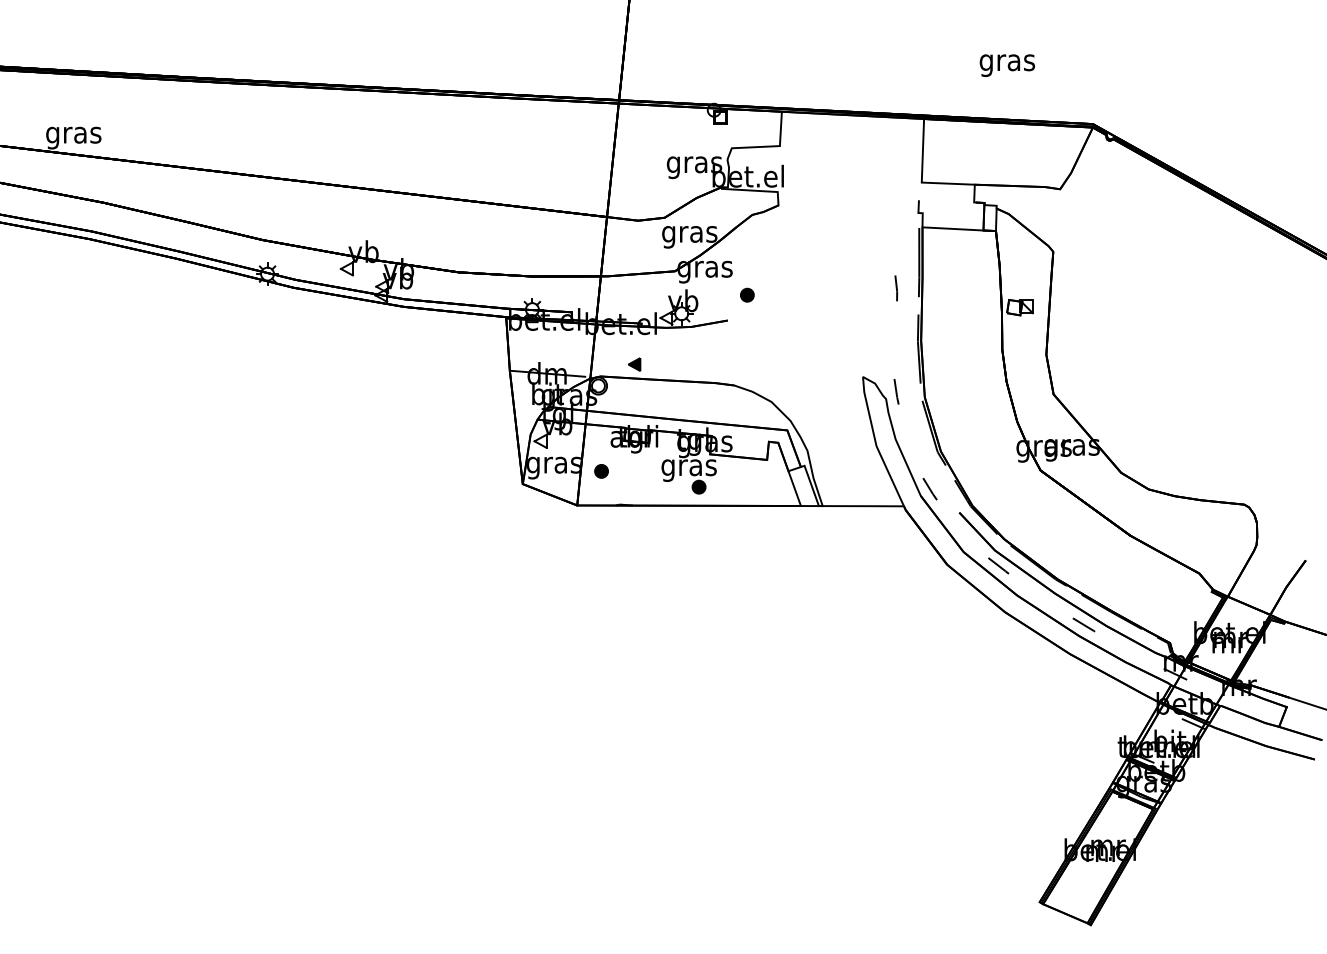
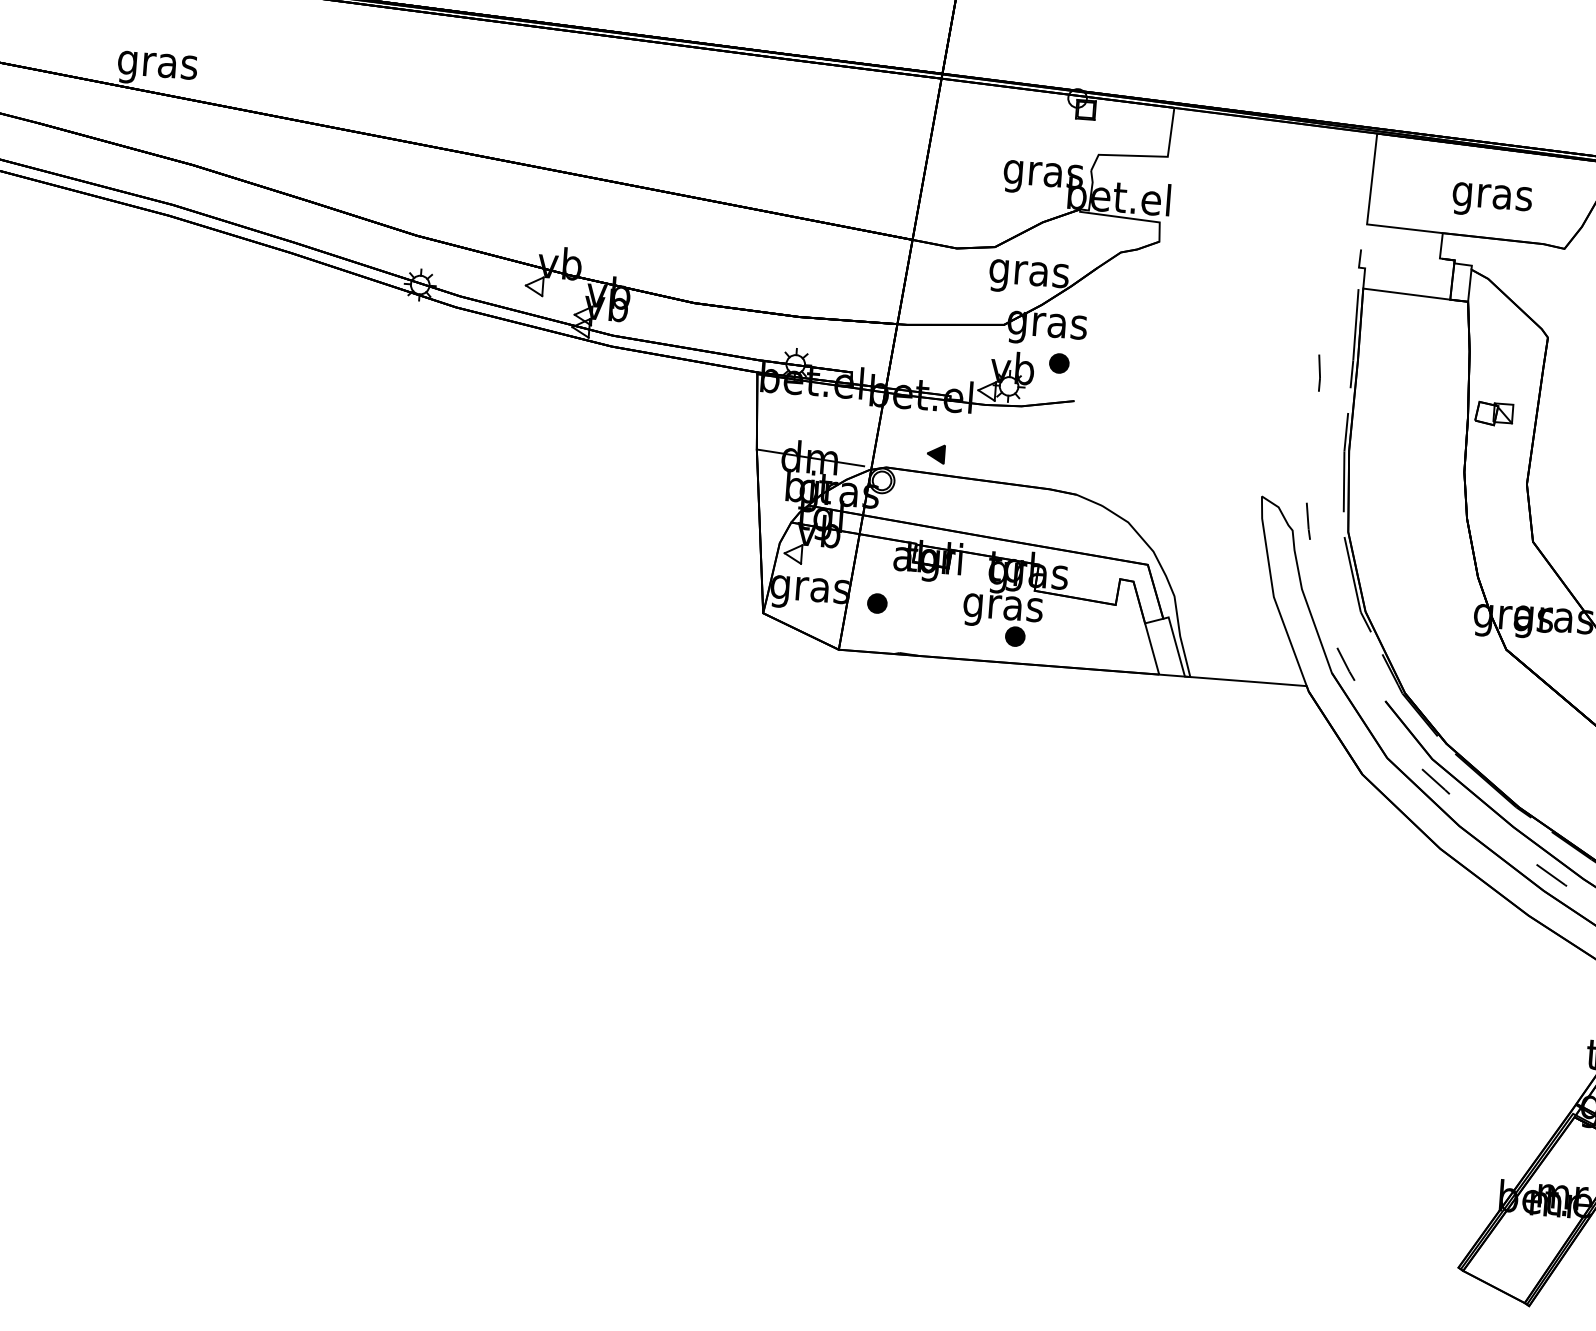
text: (1007, 65) -> (1492, 200), moved
part: (747, 294) -> (1059, 362), moved

